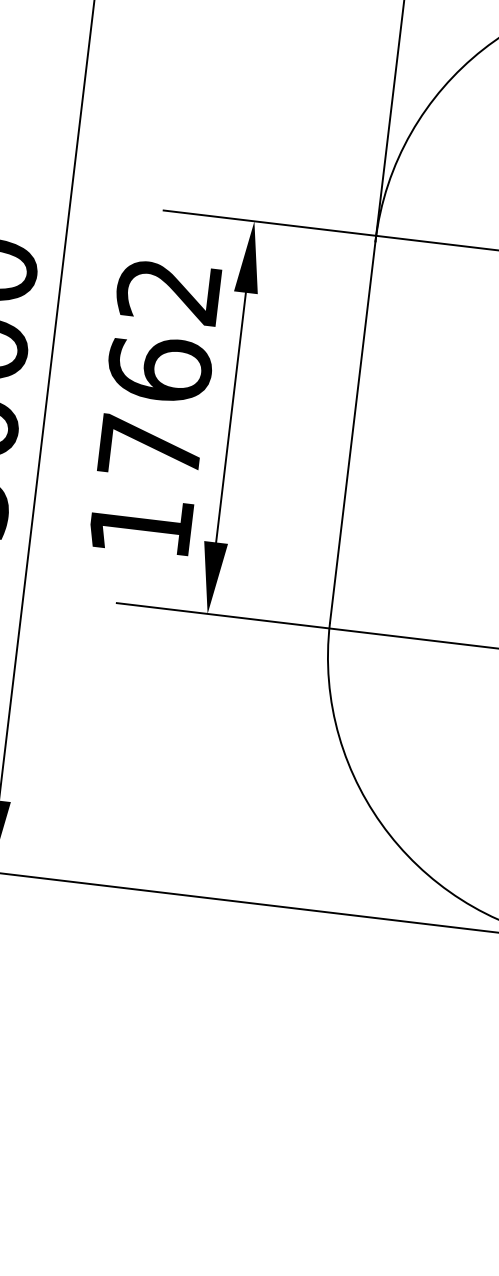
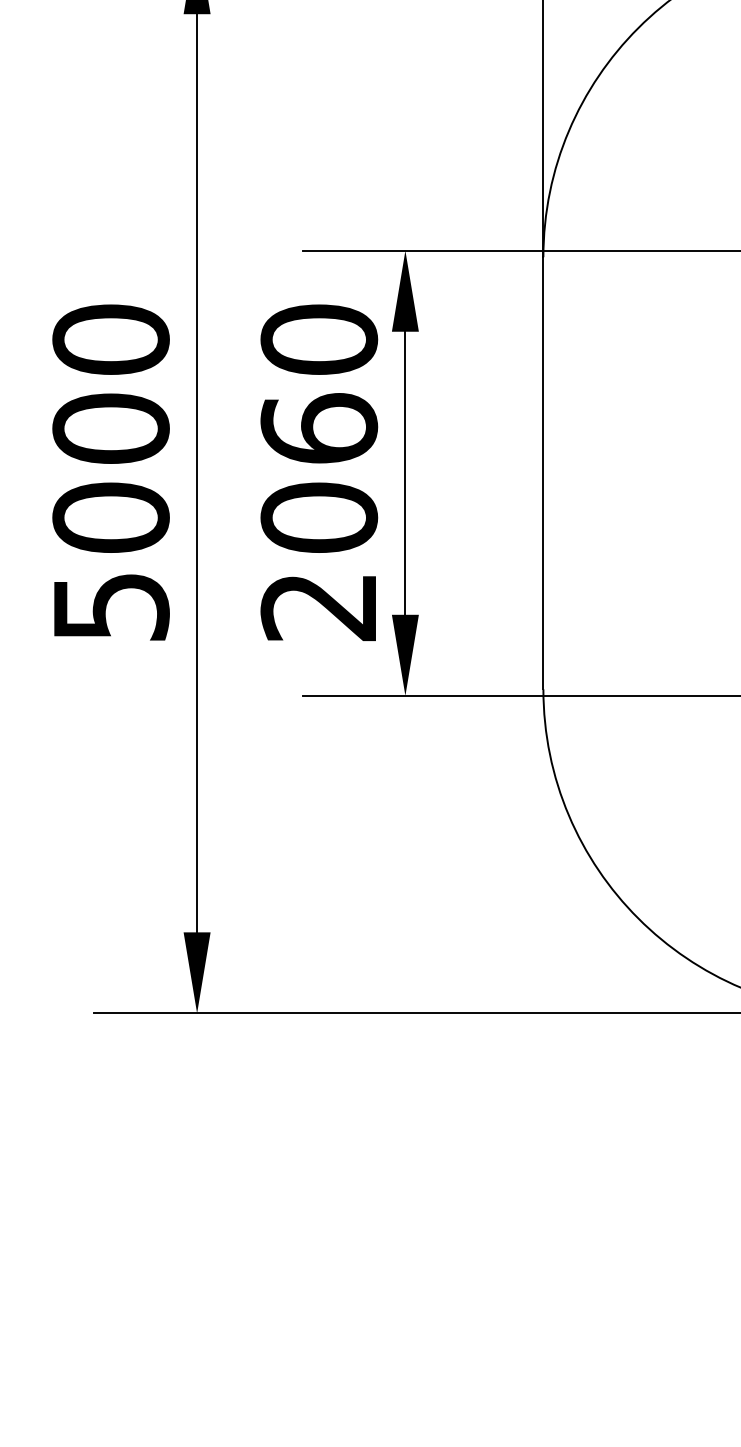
text: (155, 407) -> (319, 472), 1762 -> 2060

